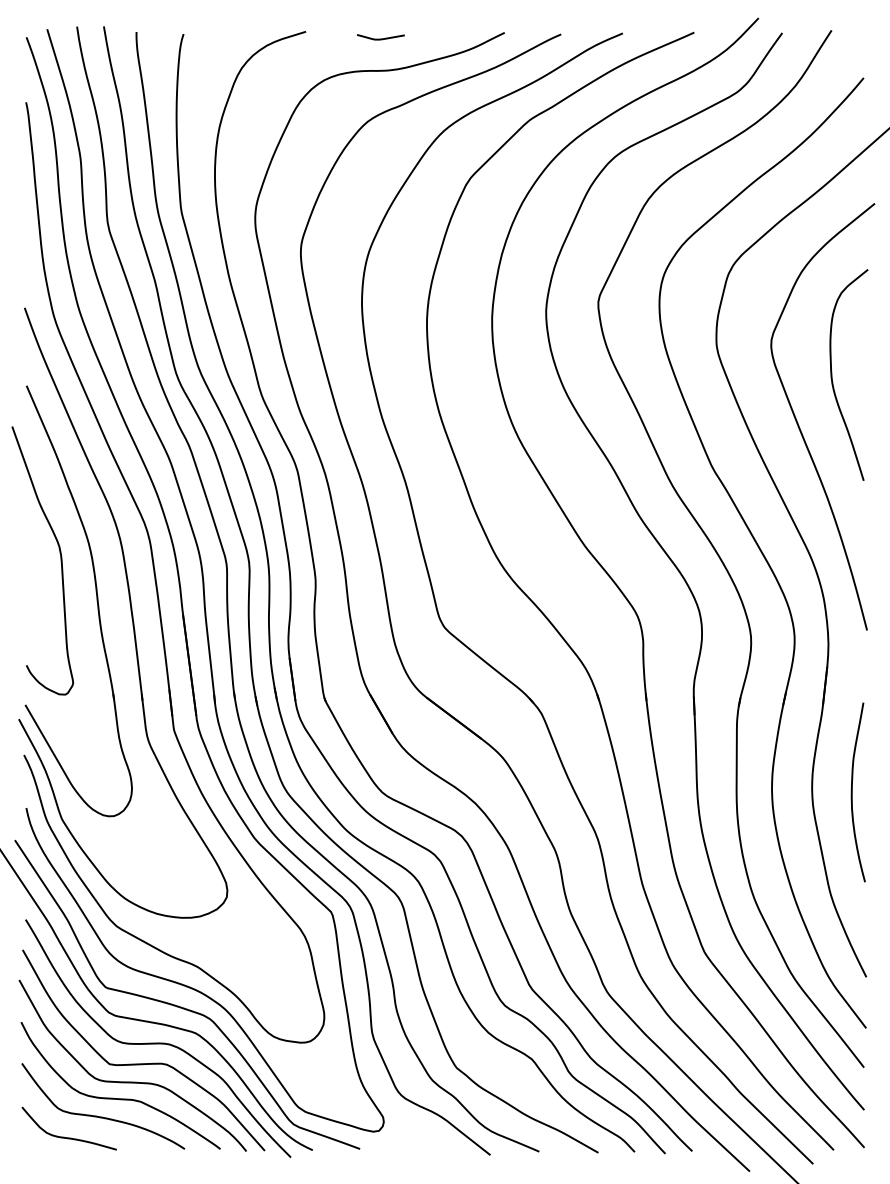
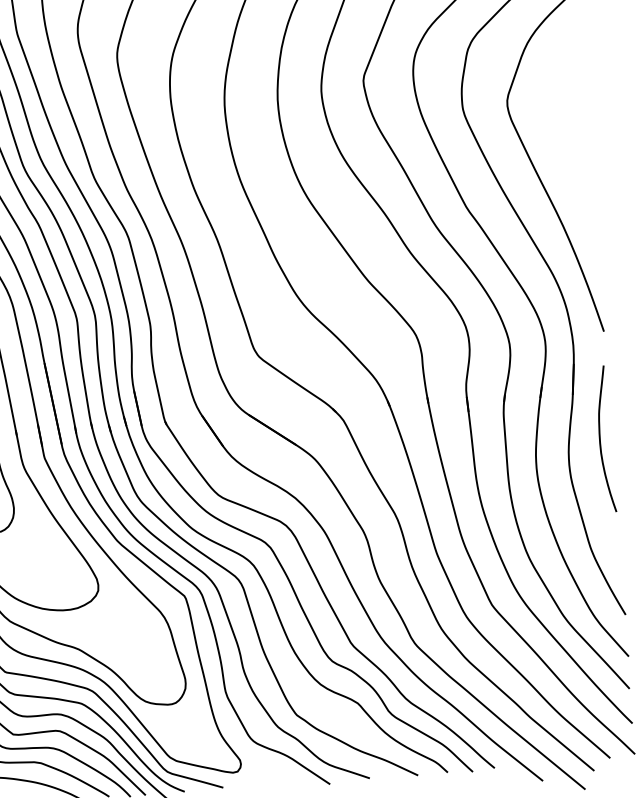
curve: (832, 374) -> (559, 124), removed
curve: (852, 792) -> (600, 439), moved

